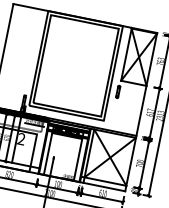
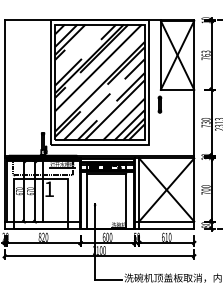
hatch: (75, 65) -> (99, 82), added
text: (150, 112) -> (205, 122), 617 -> 730
text: (21, 138) -> (49, 188), 2 -> 1
text: (55, 183) -> (103, 236), 100 -> 600

